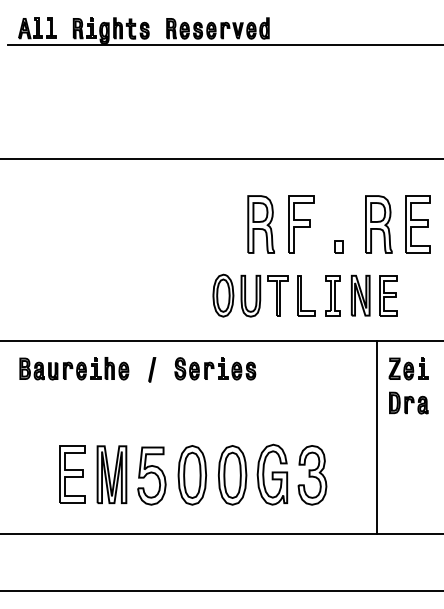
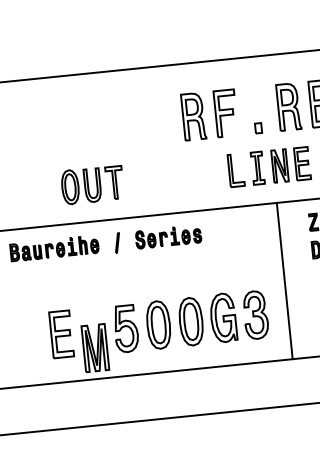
part: (250, 295) -> (92, 184), moved
line: (377, 436) -> (284, 280), moved
part: (111, 474) -> (94, 347), moved

